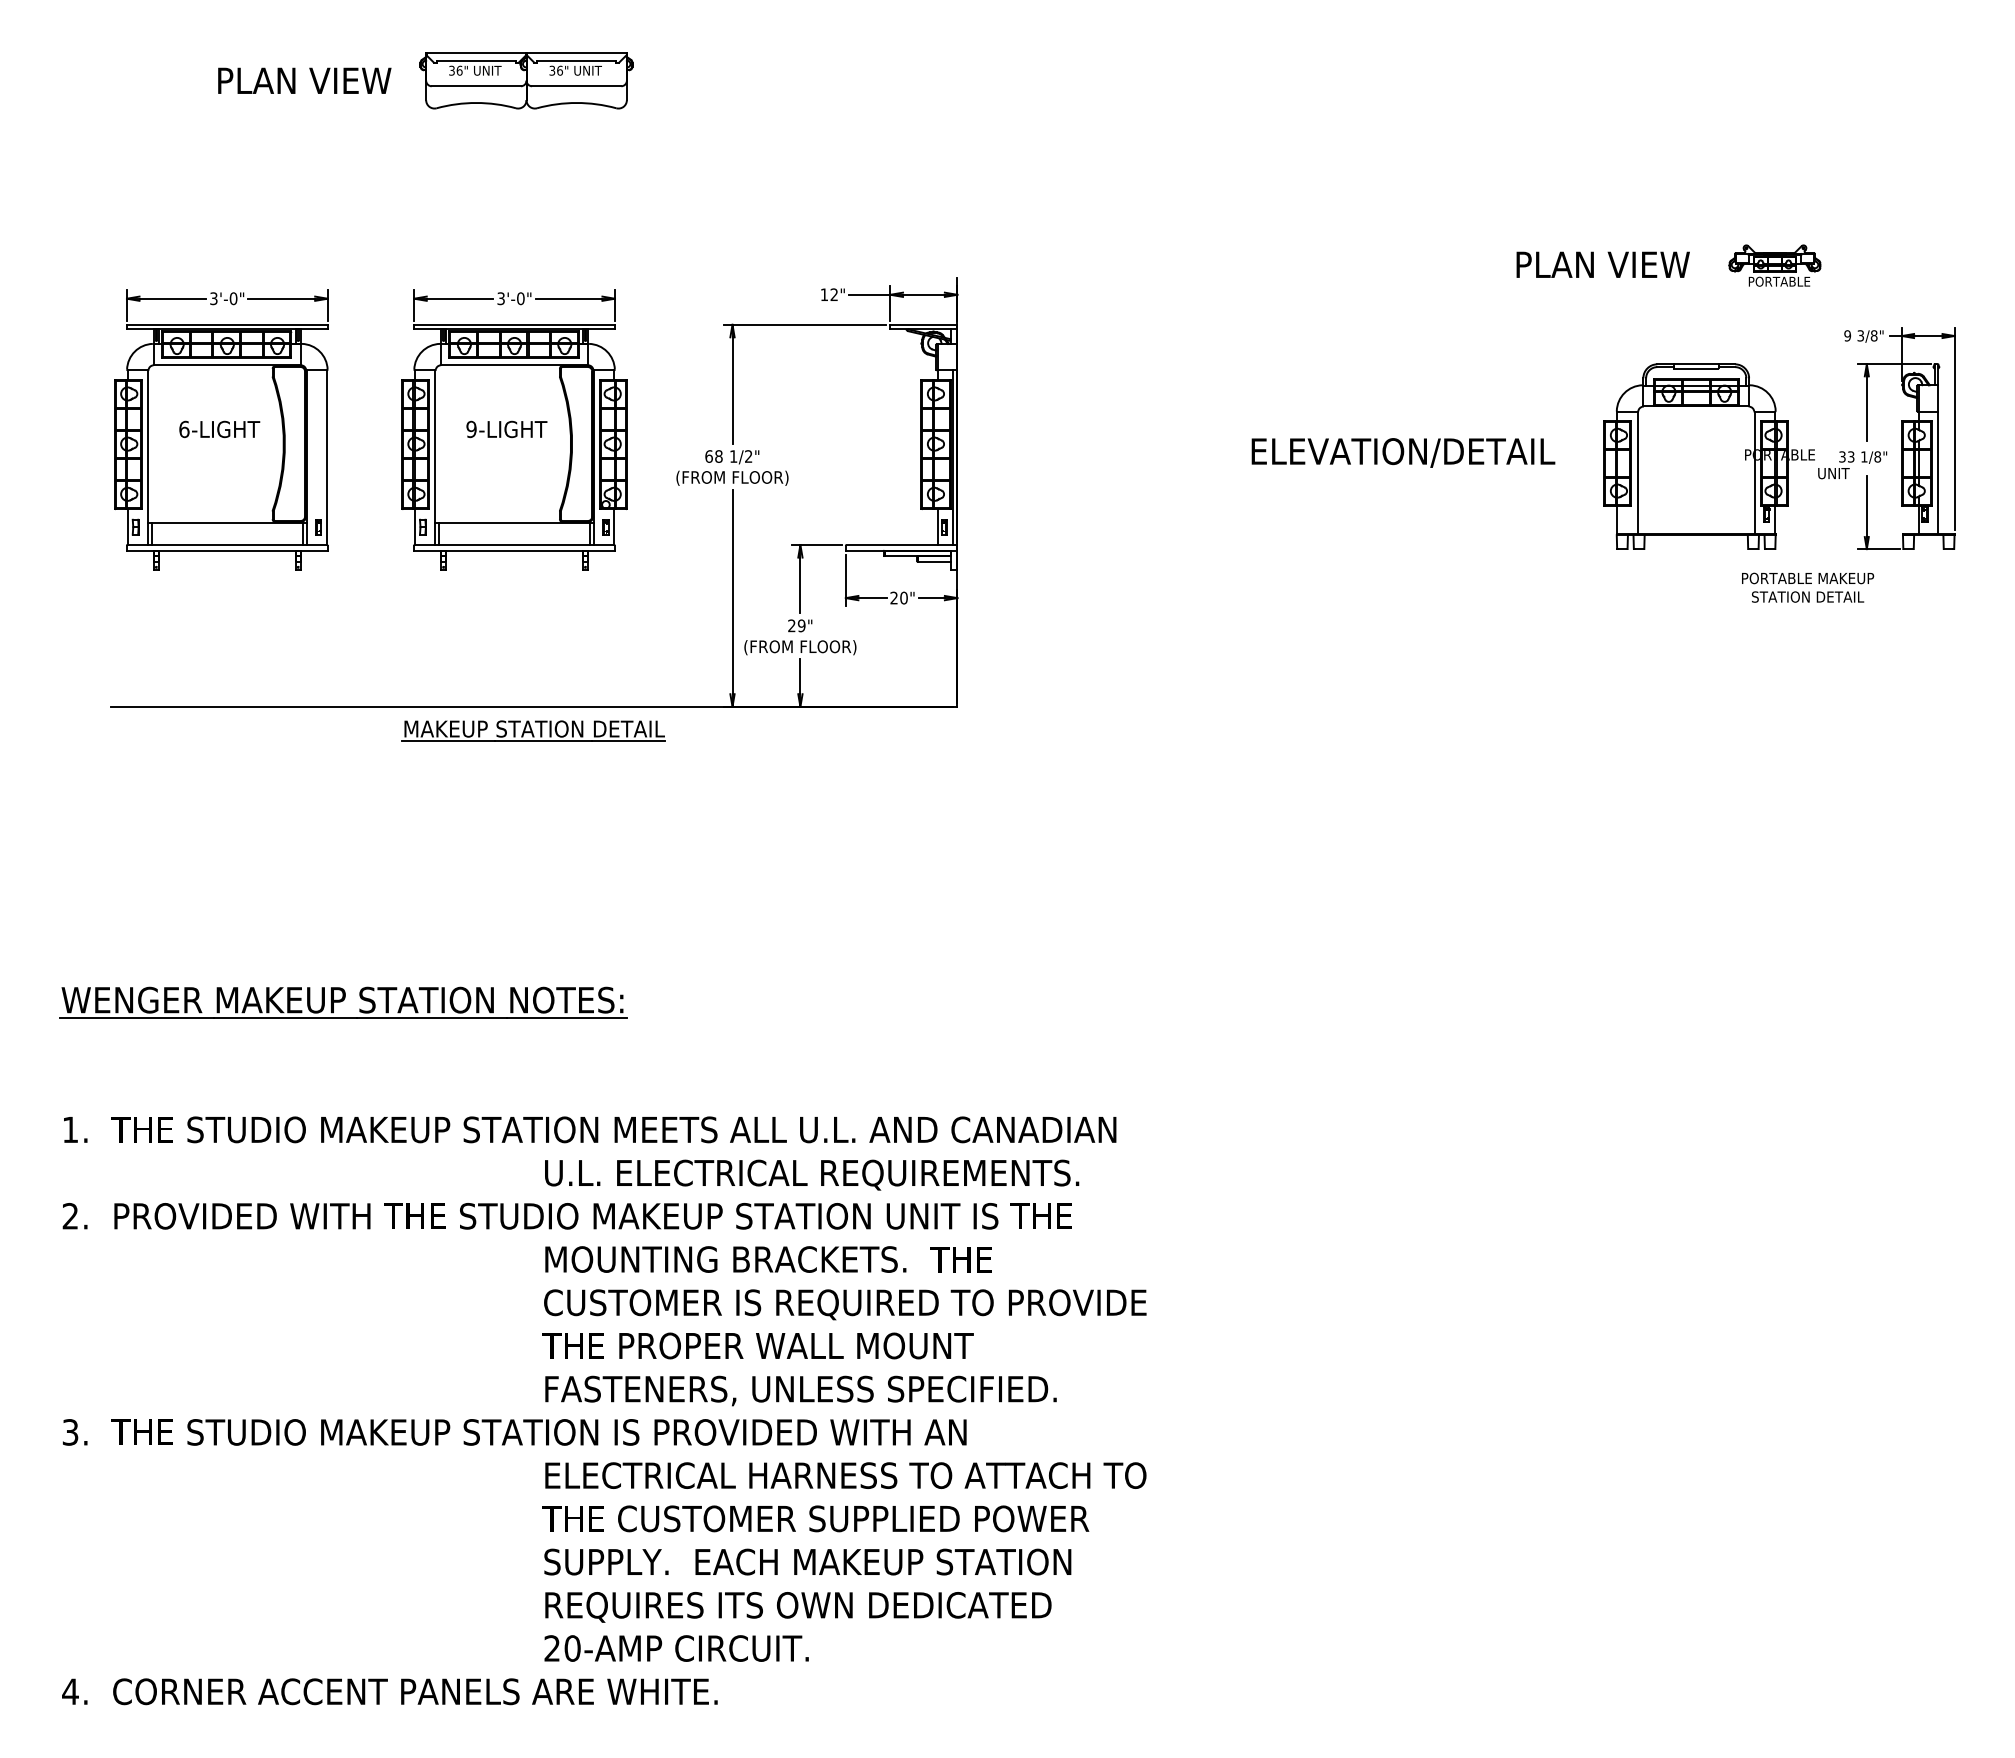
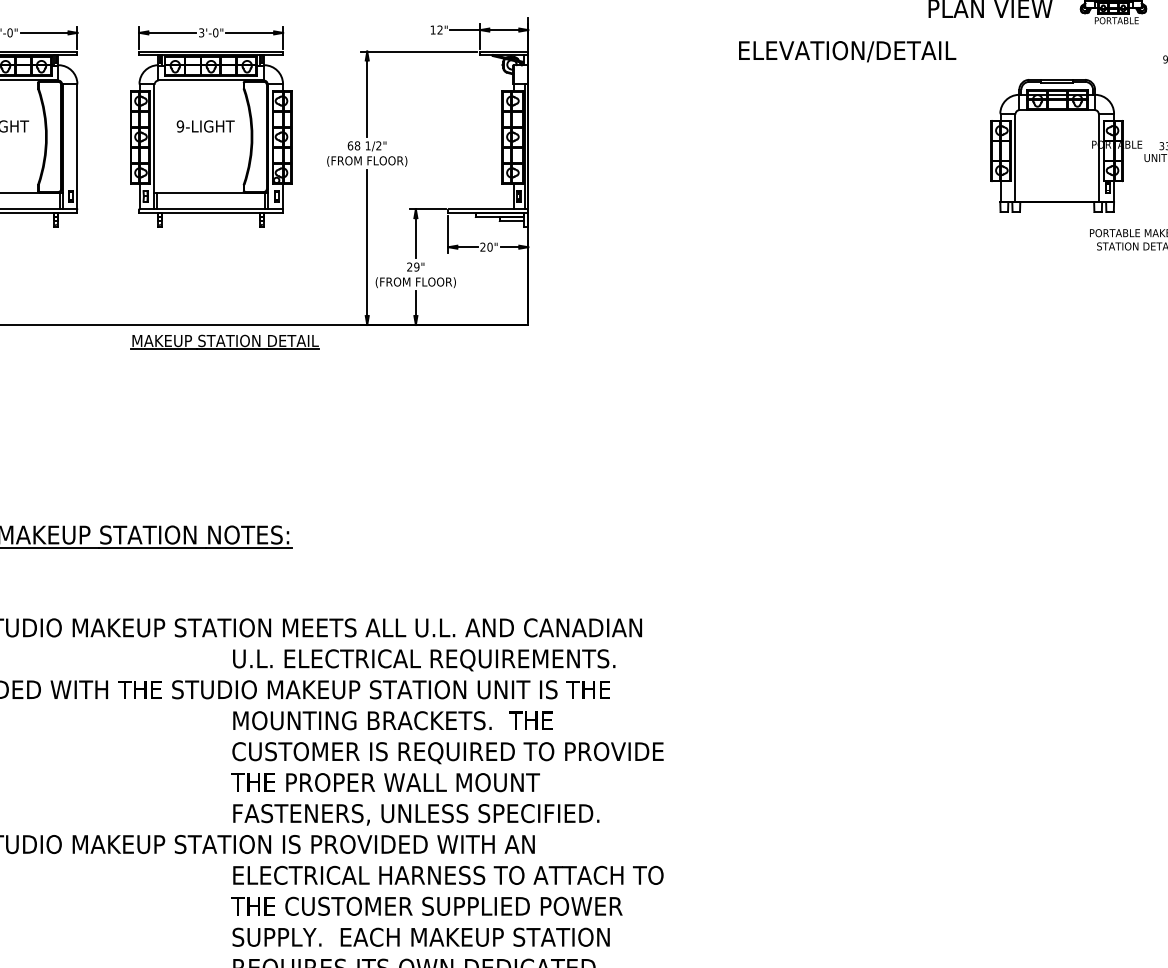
text: (1403, 452) -> (847, 51), moved

